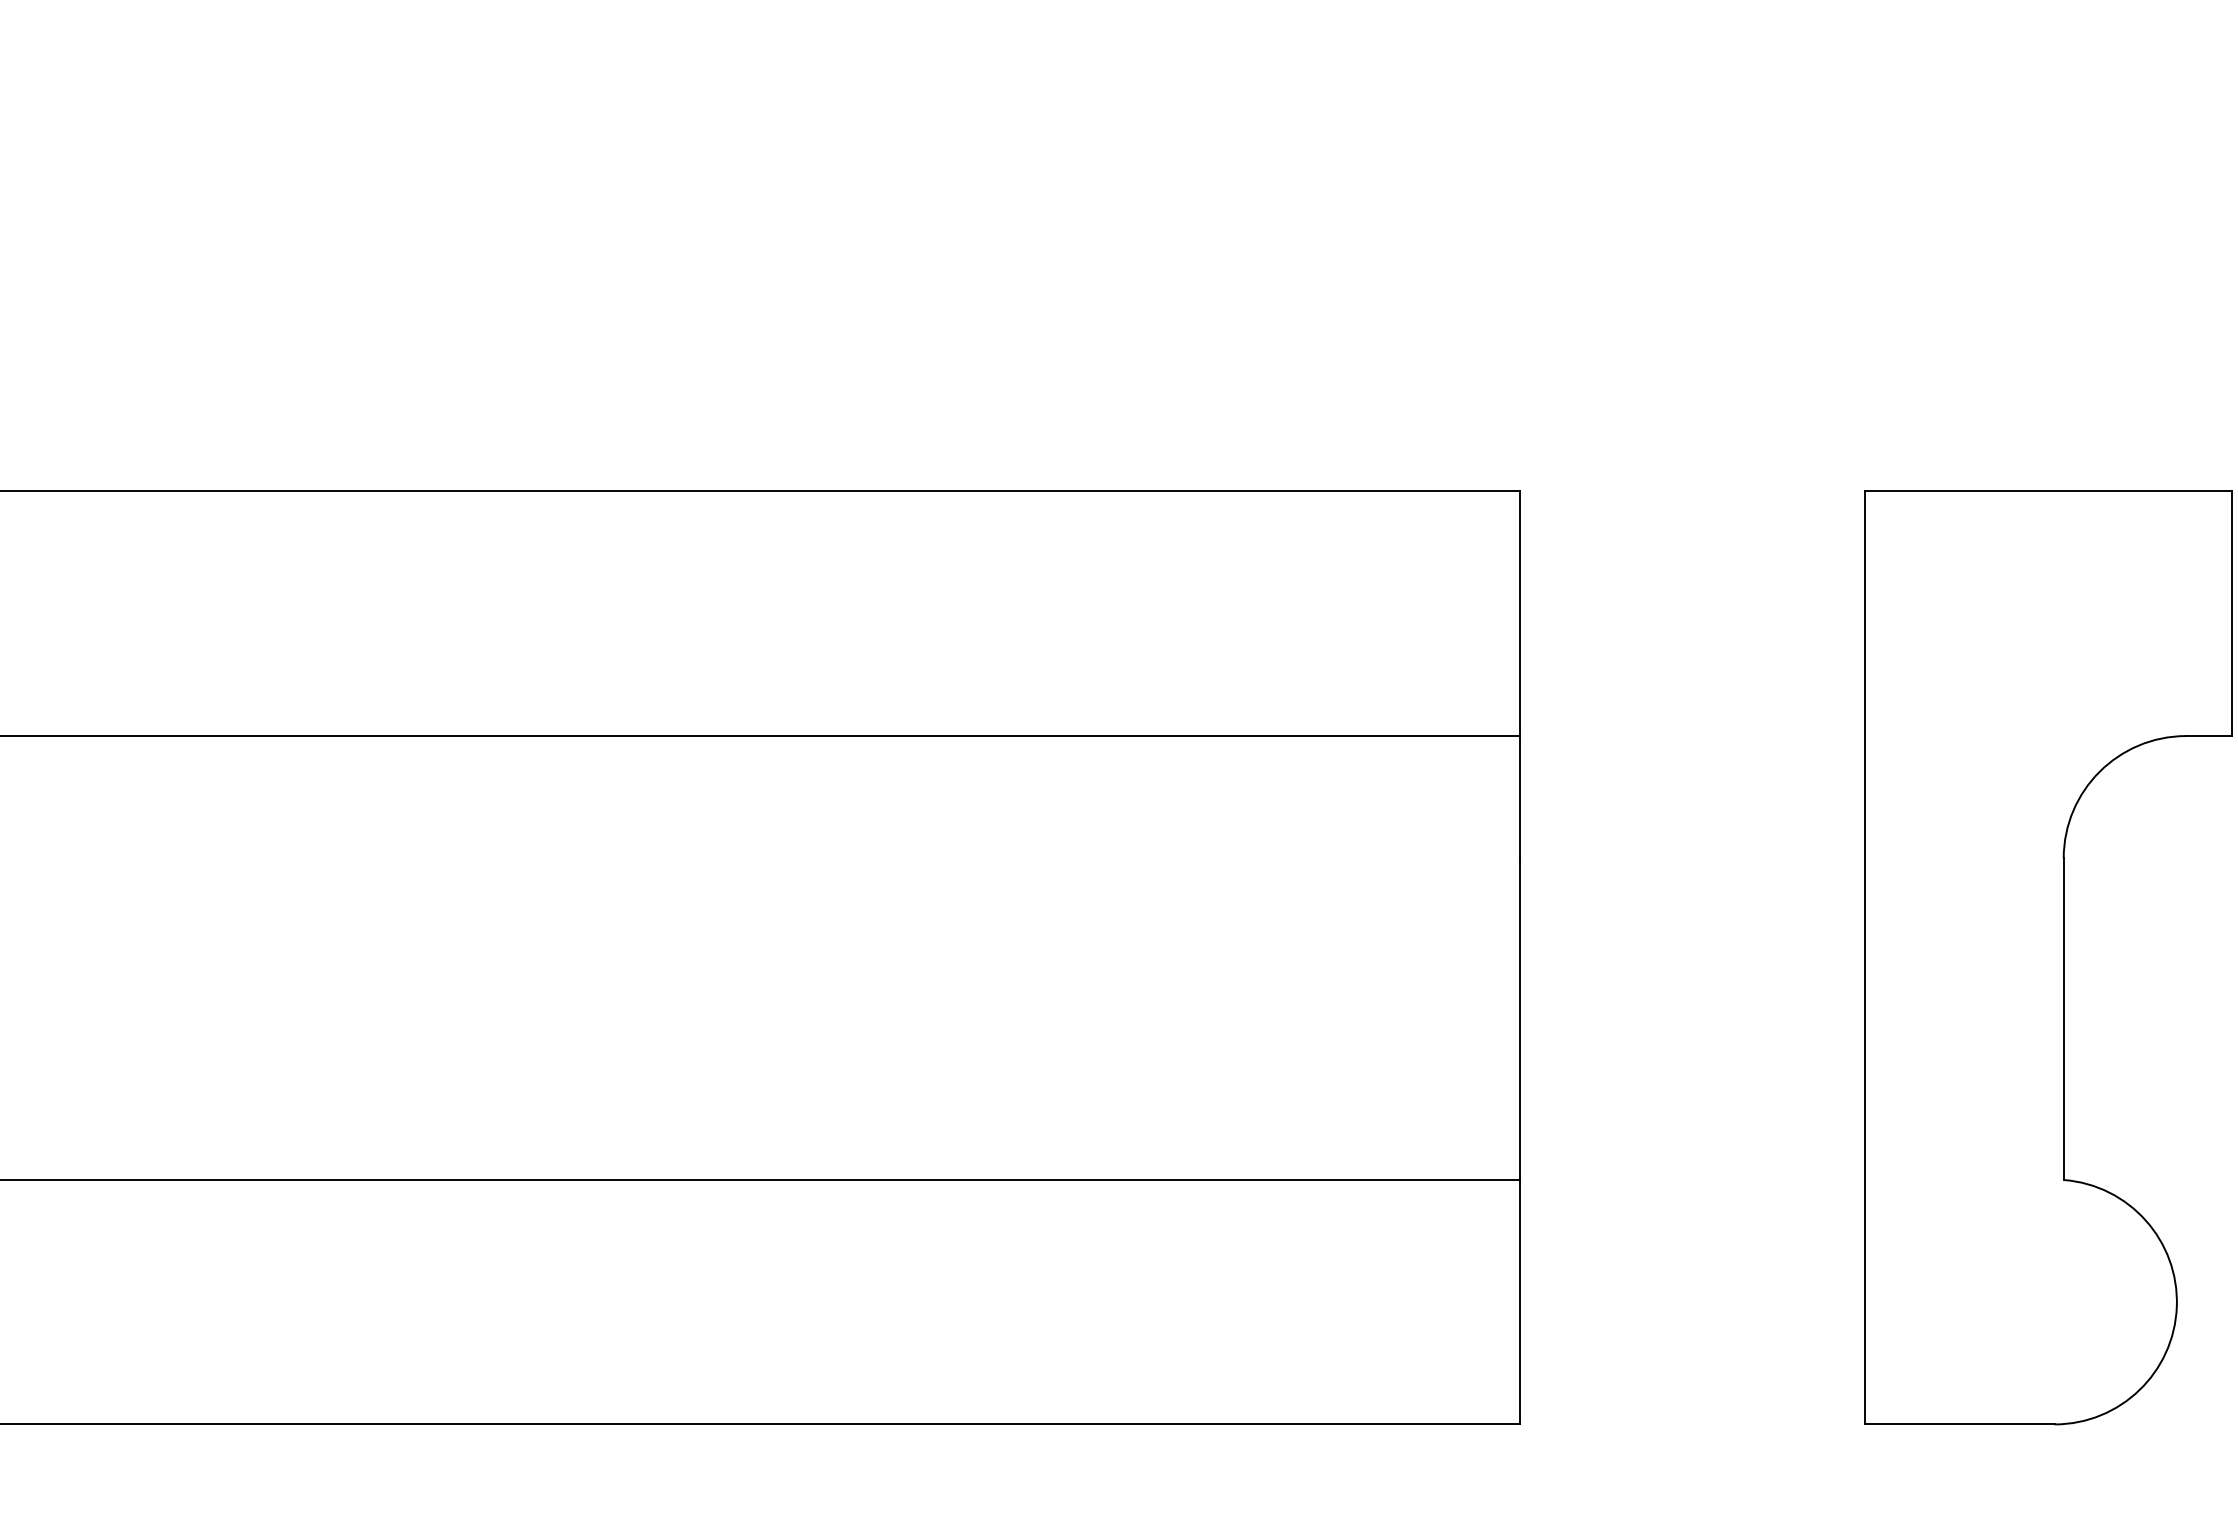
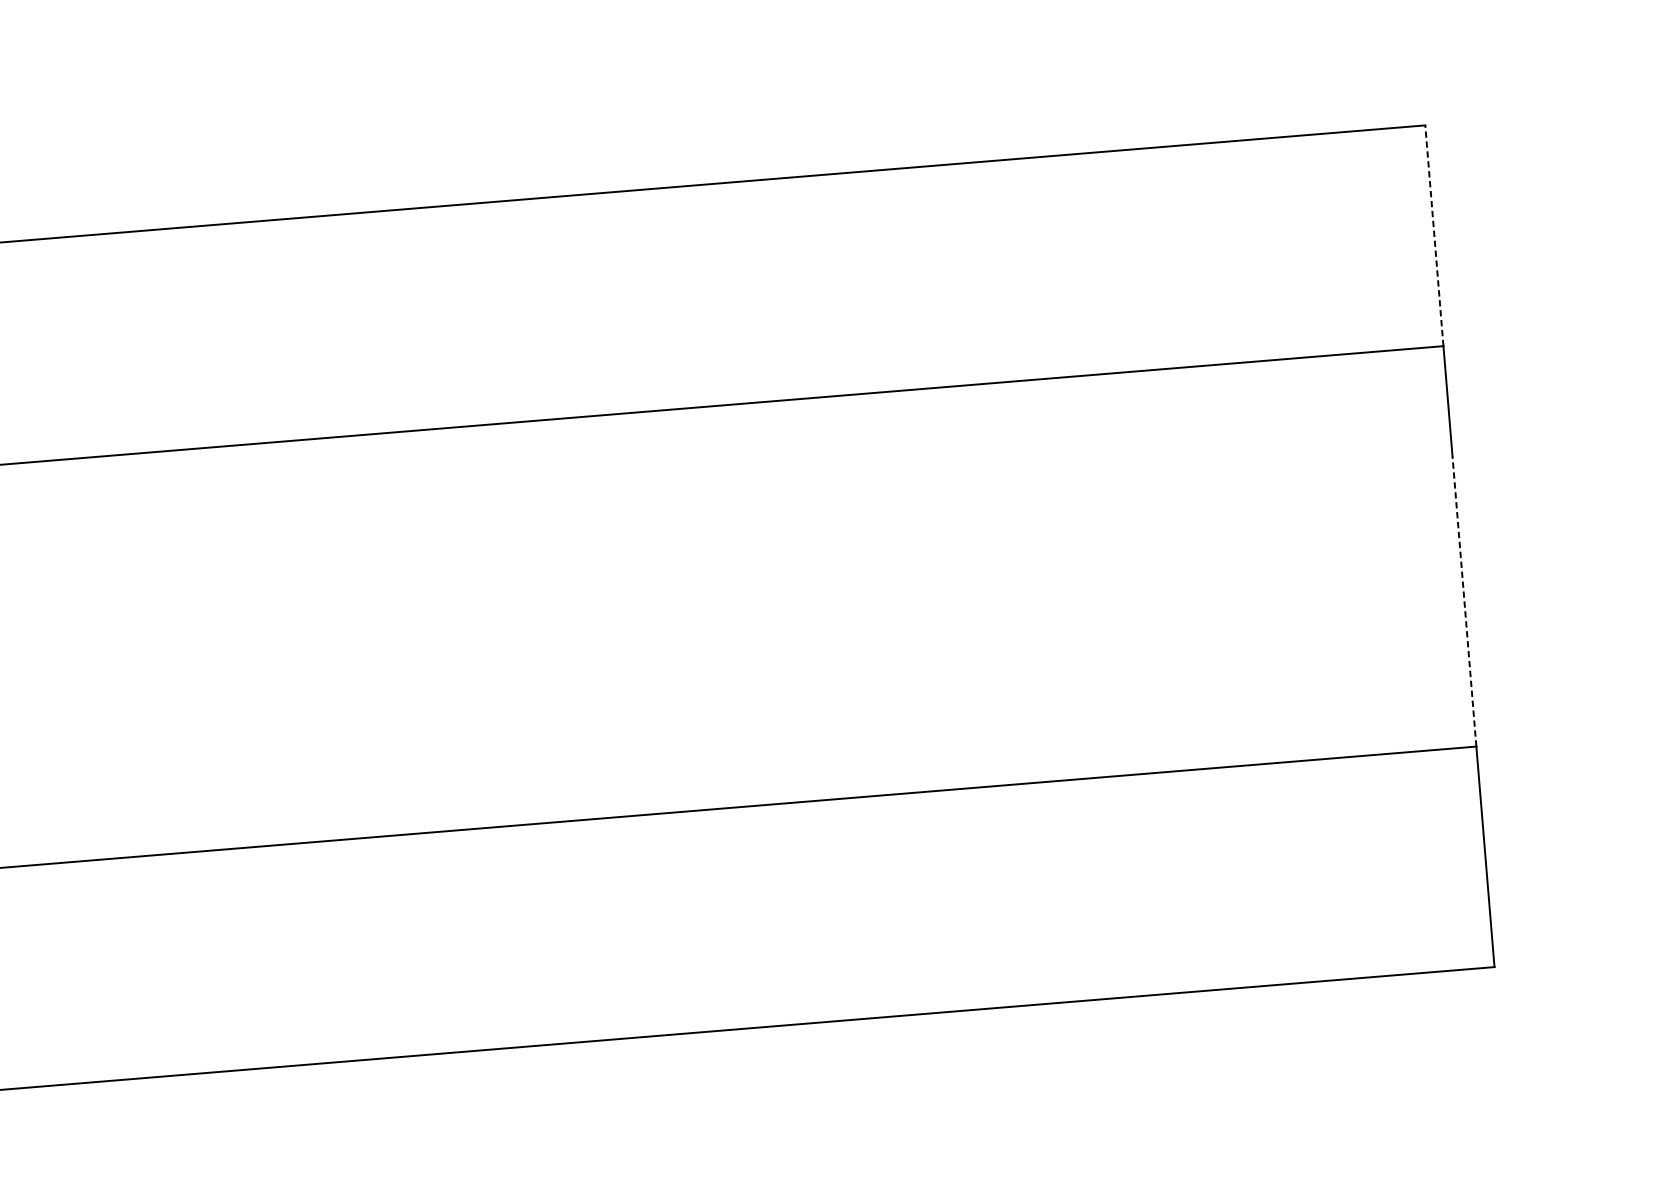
line: (1519, 613) -> (1434, 235), solid -> dashed
line: (1519, 1019) -> (1464, 601), solid -> dashed

